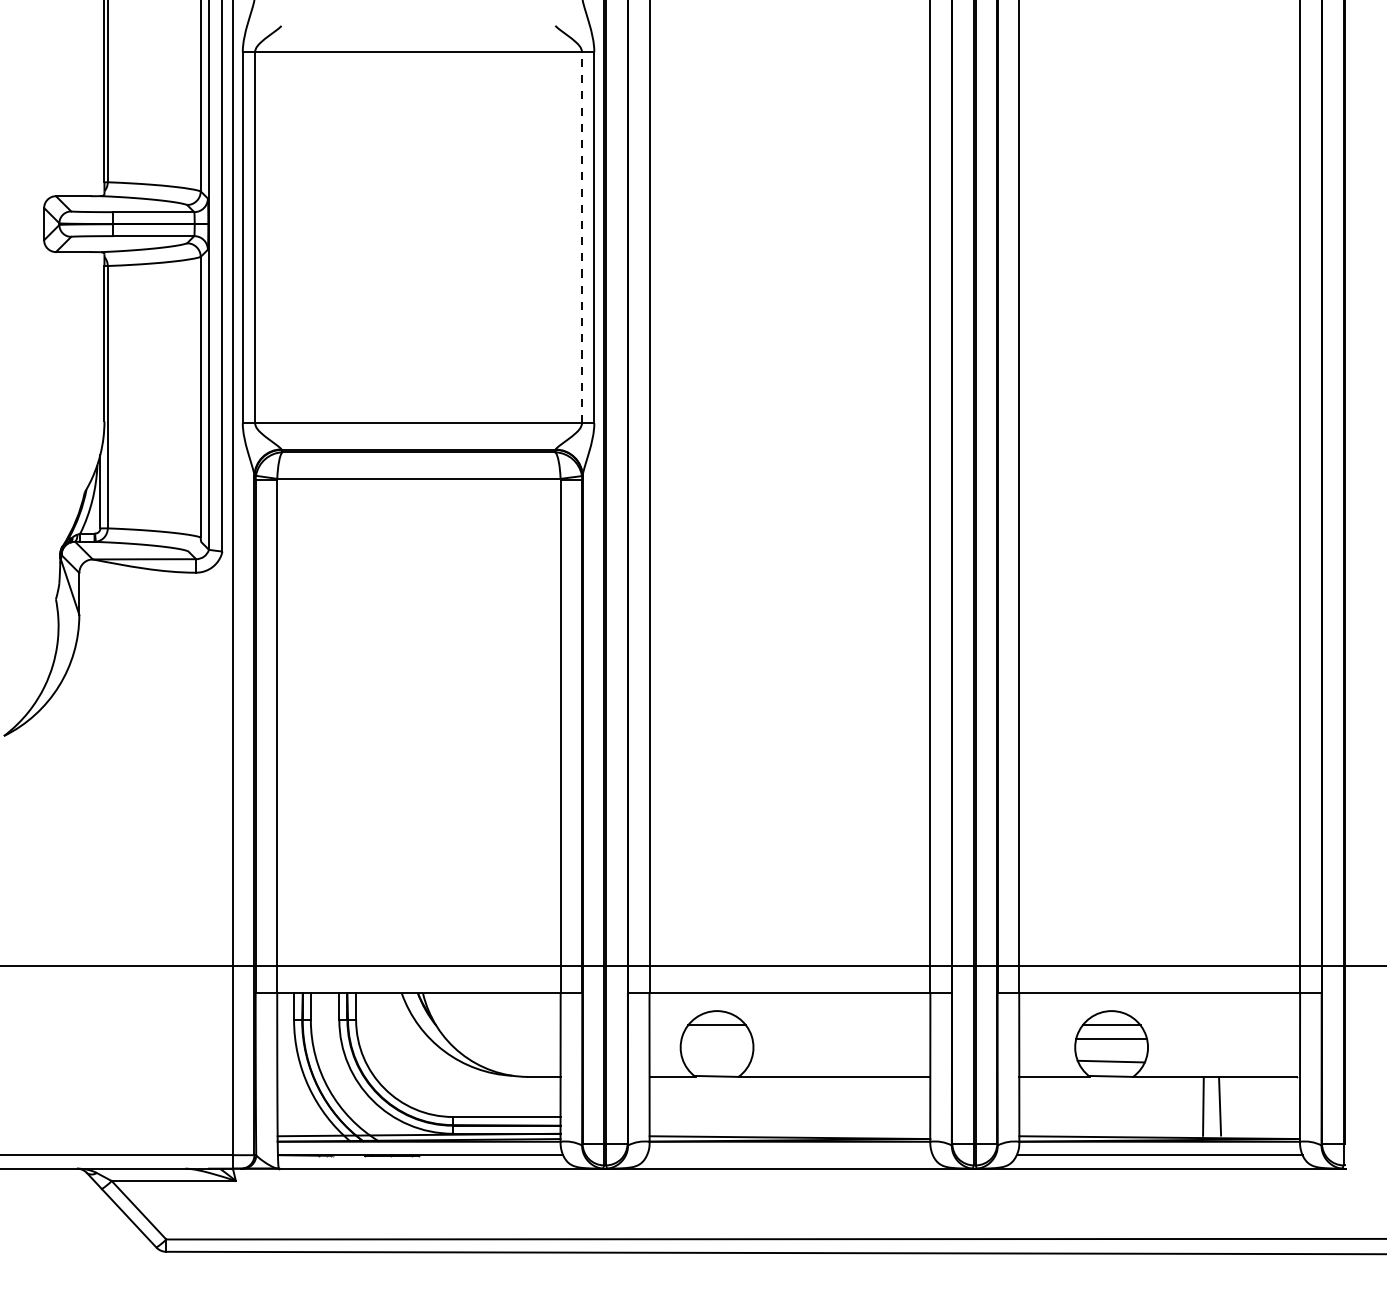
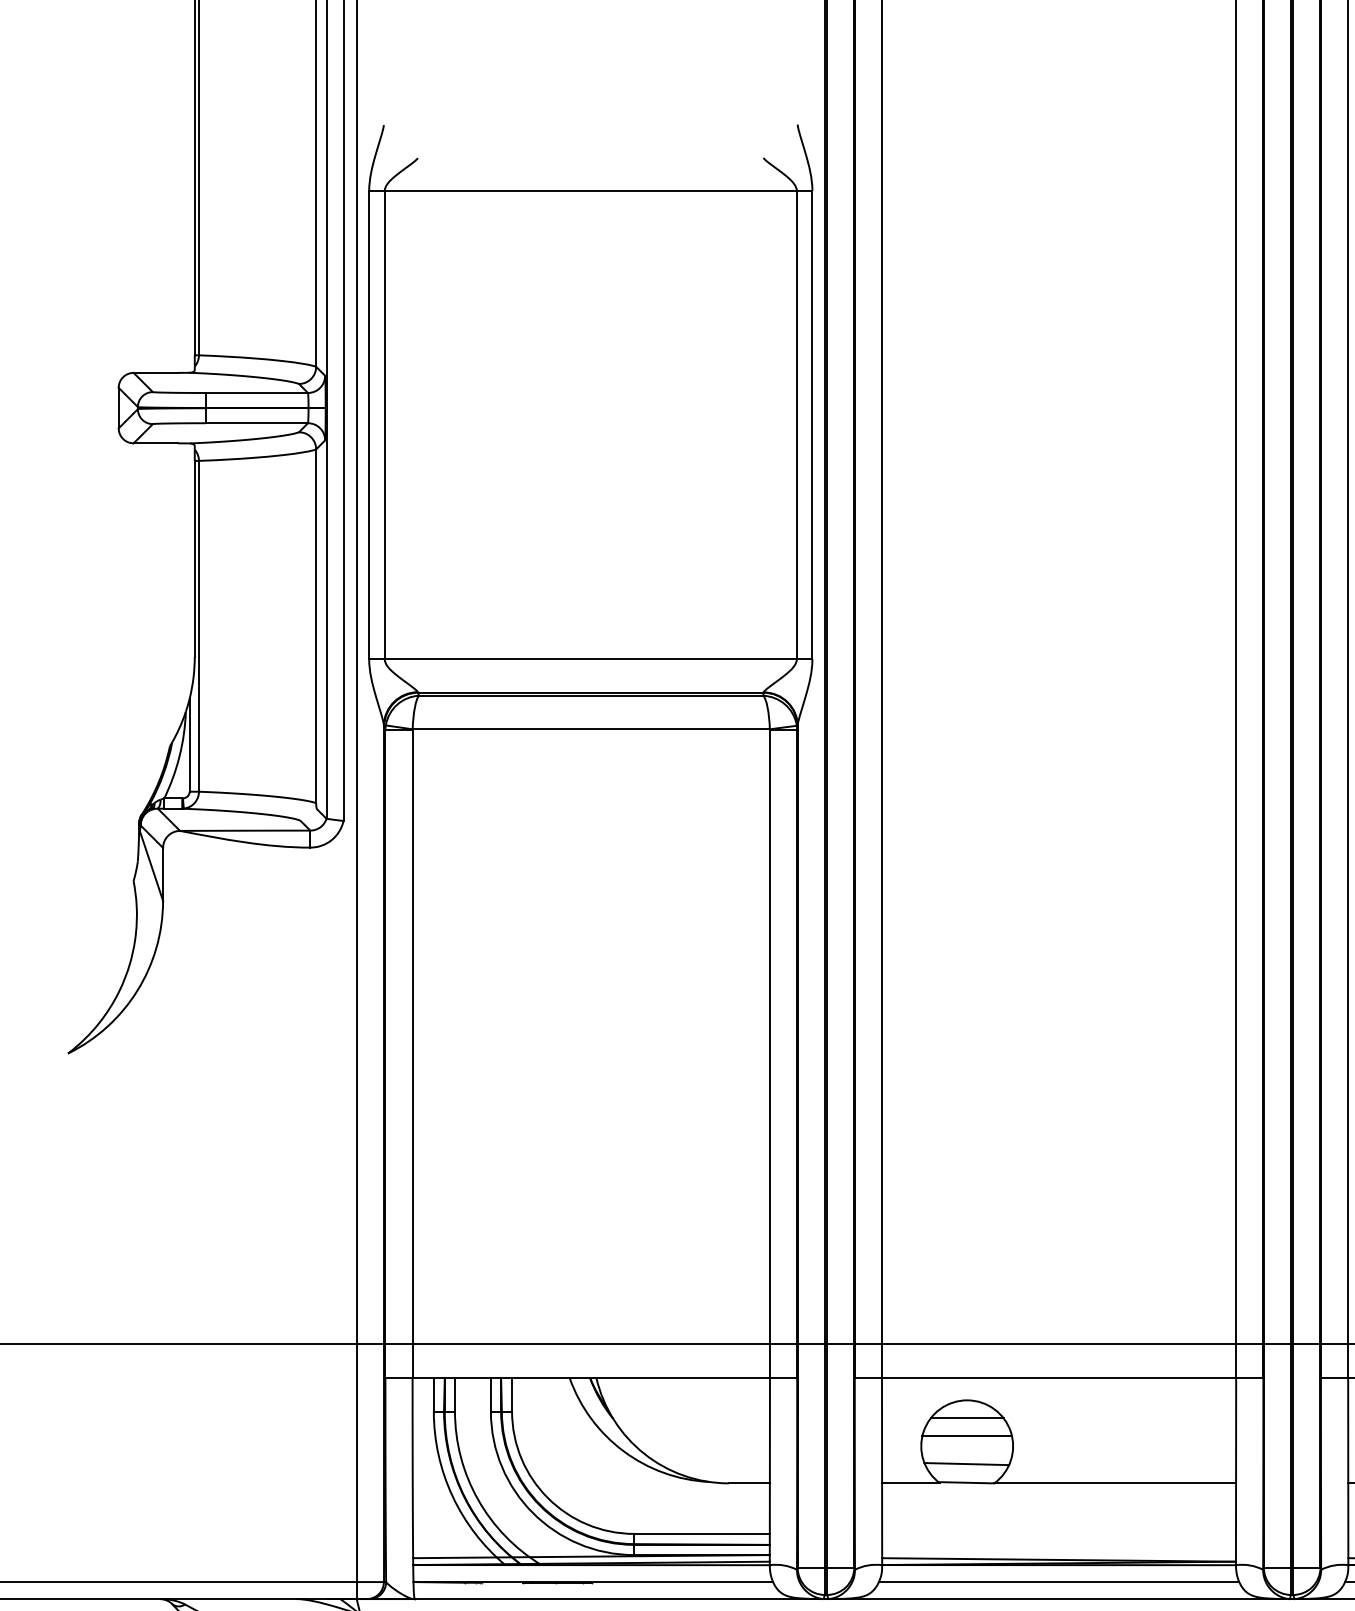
line: (581, 237) -> (796, 424), dashed -> solid
line: (716, 1039) -> (966, 1436), added
line: (716, 1061) -> (966, 1463), added
line: (789, 1155) -> (1058, 1582), added

